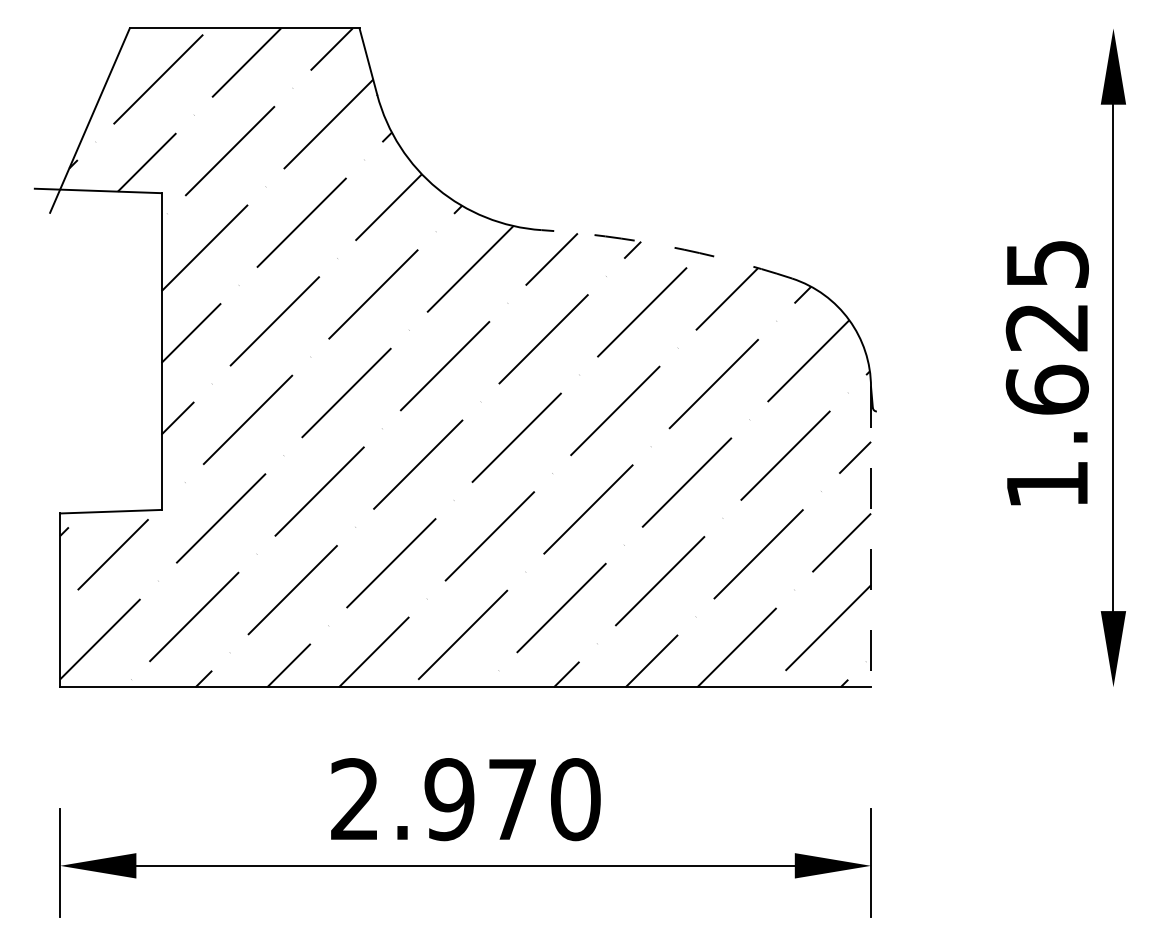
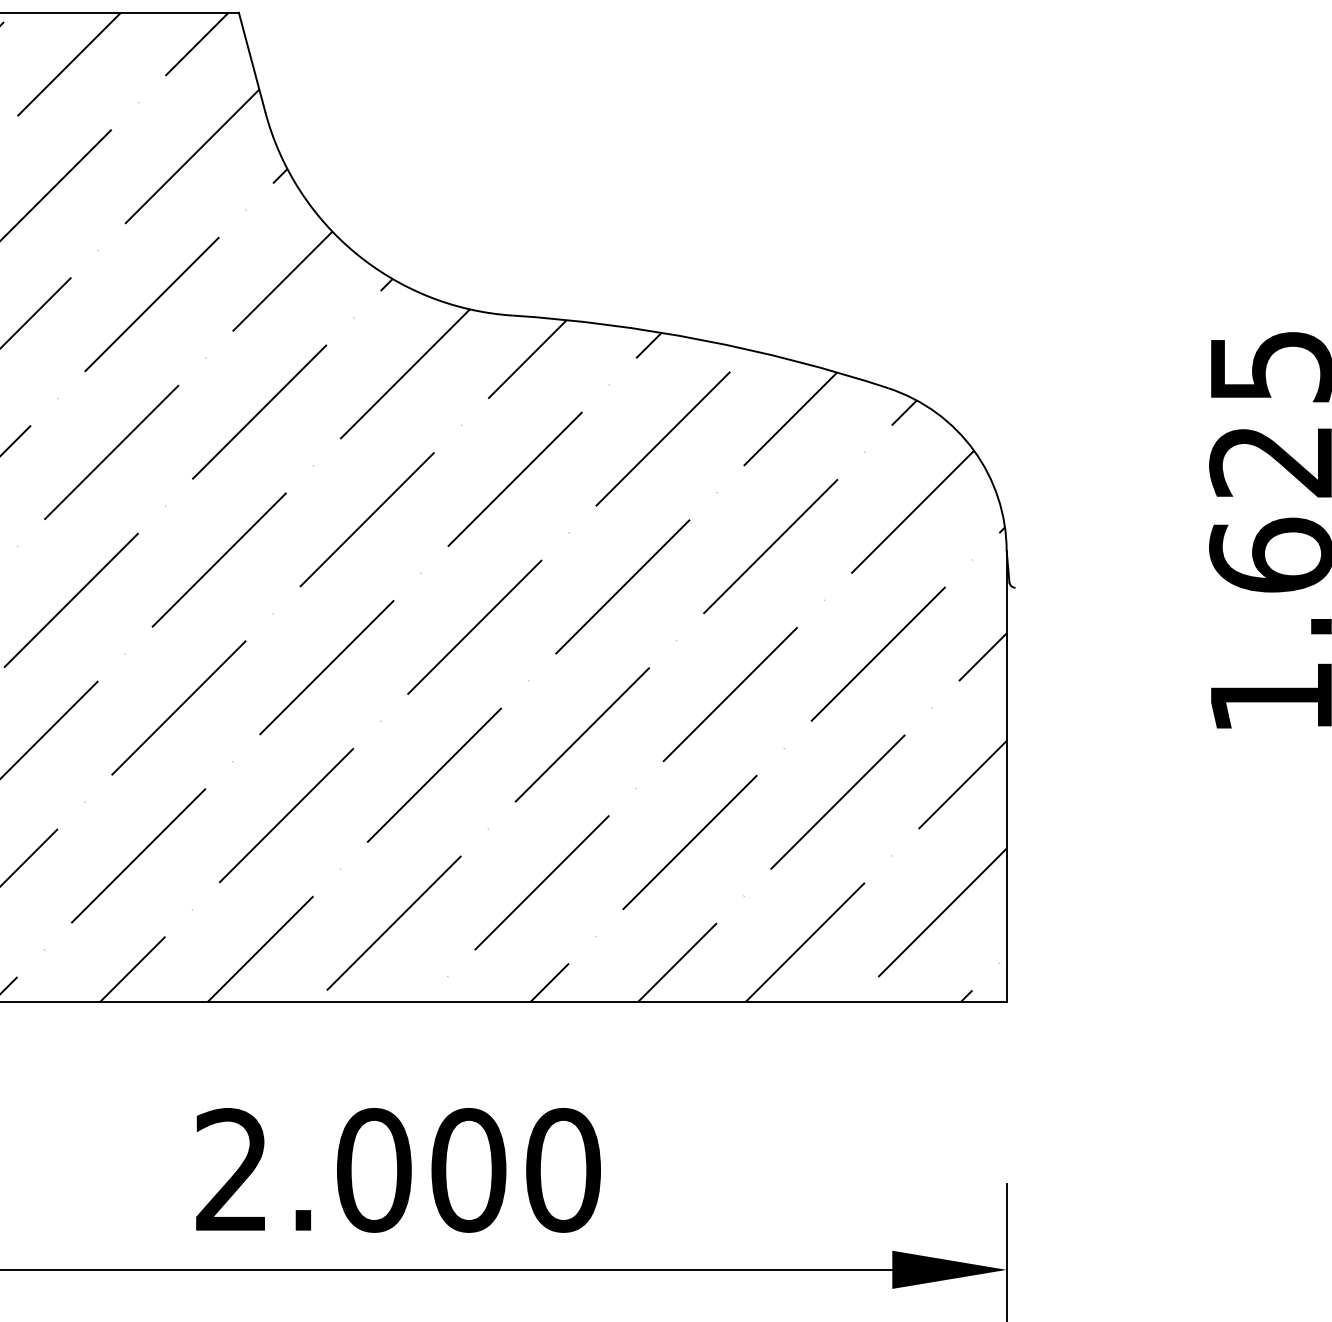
arc: (668, 246) -> (702, 340), dashed -> solid
line: (871, 537) -> (1007, 776), dashed -> solid
text: (480, 799) -> (420, 1170), 2.970 -> 2.000

